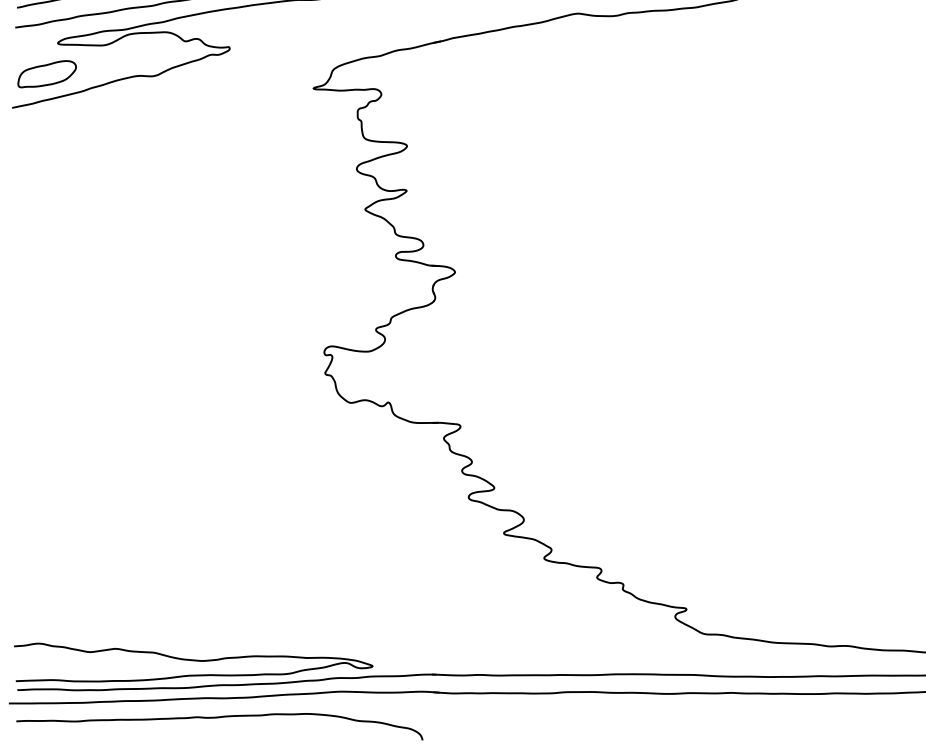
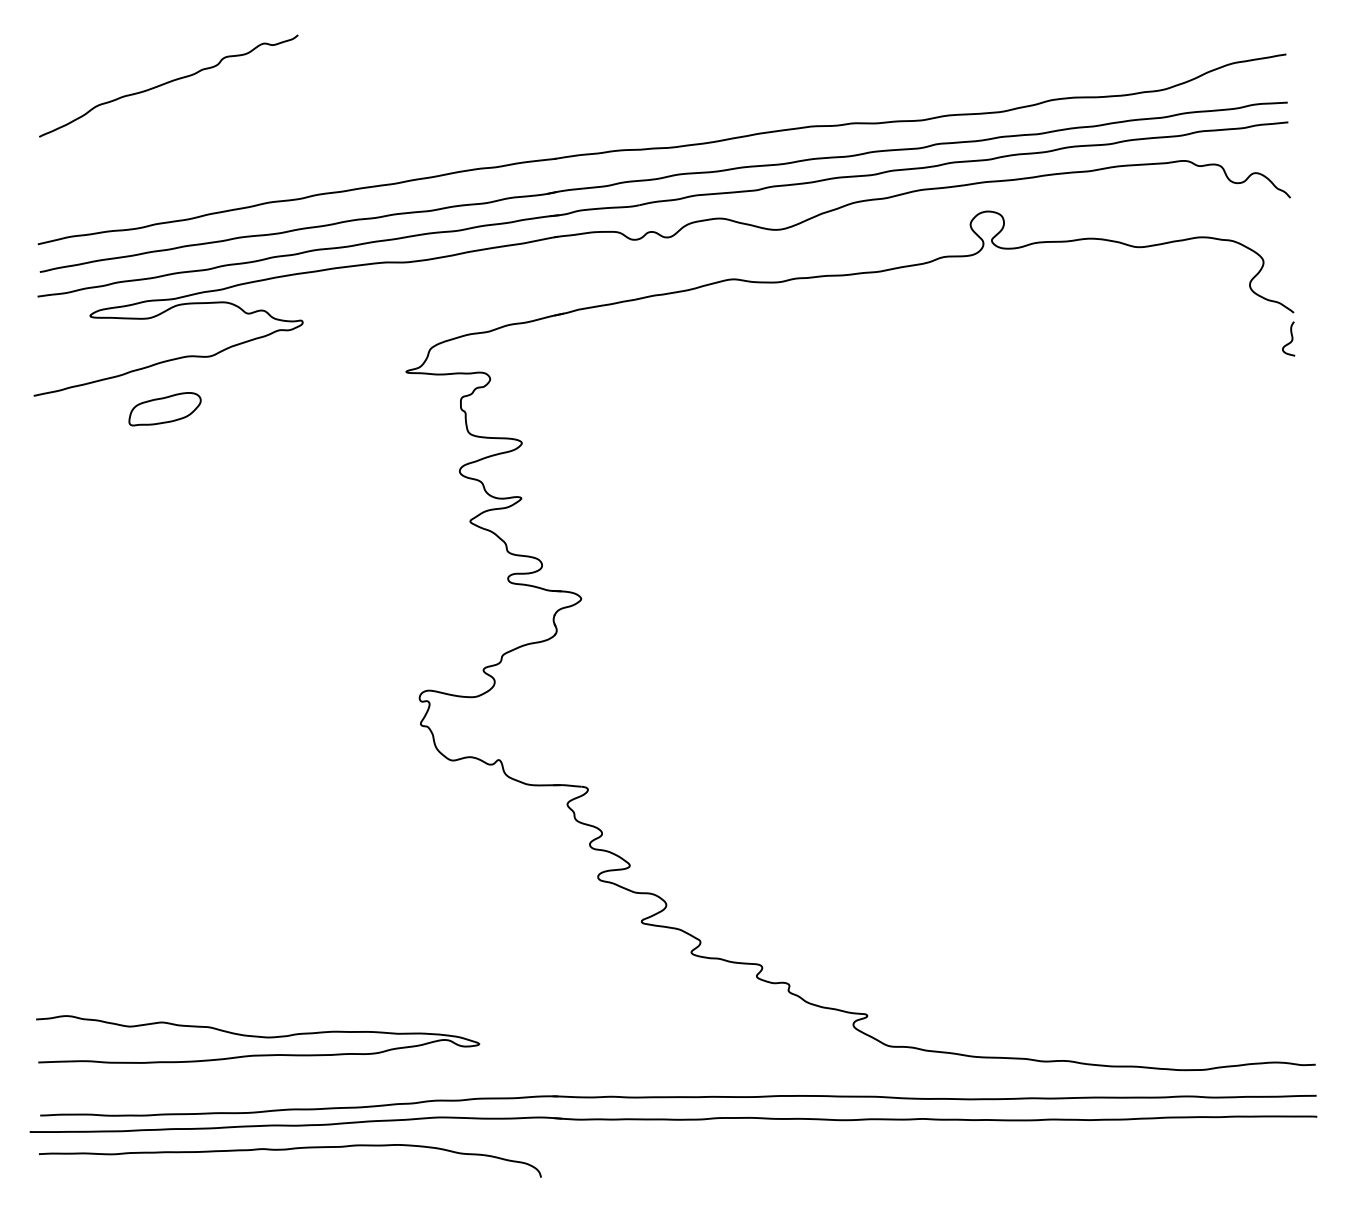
part: (46, 74) -> (164, 409), moved
curve: (193, 660) -> (258, 1037), moved

